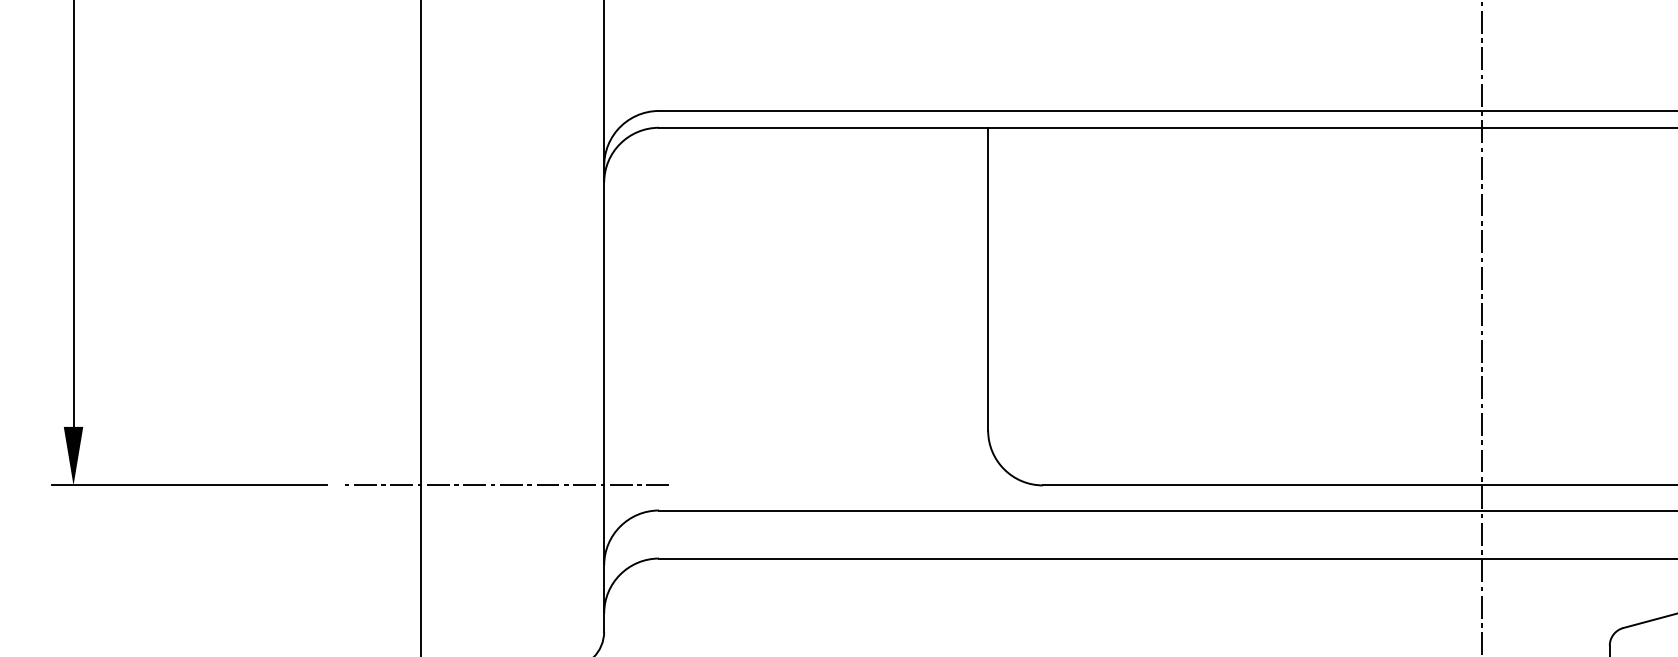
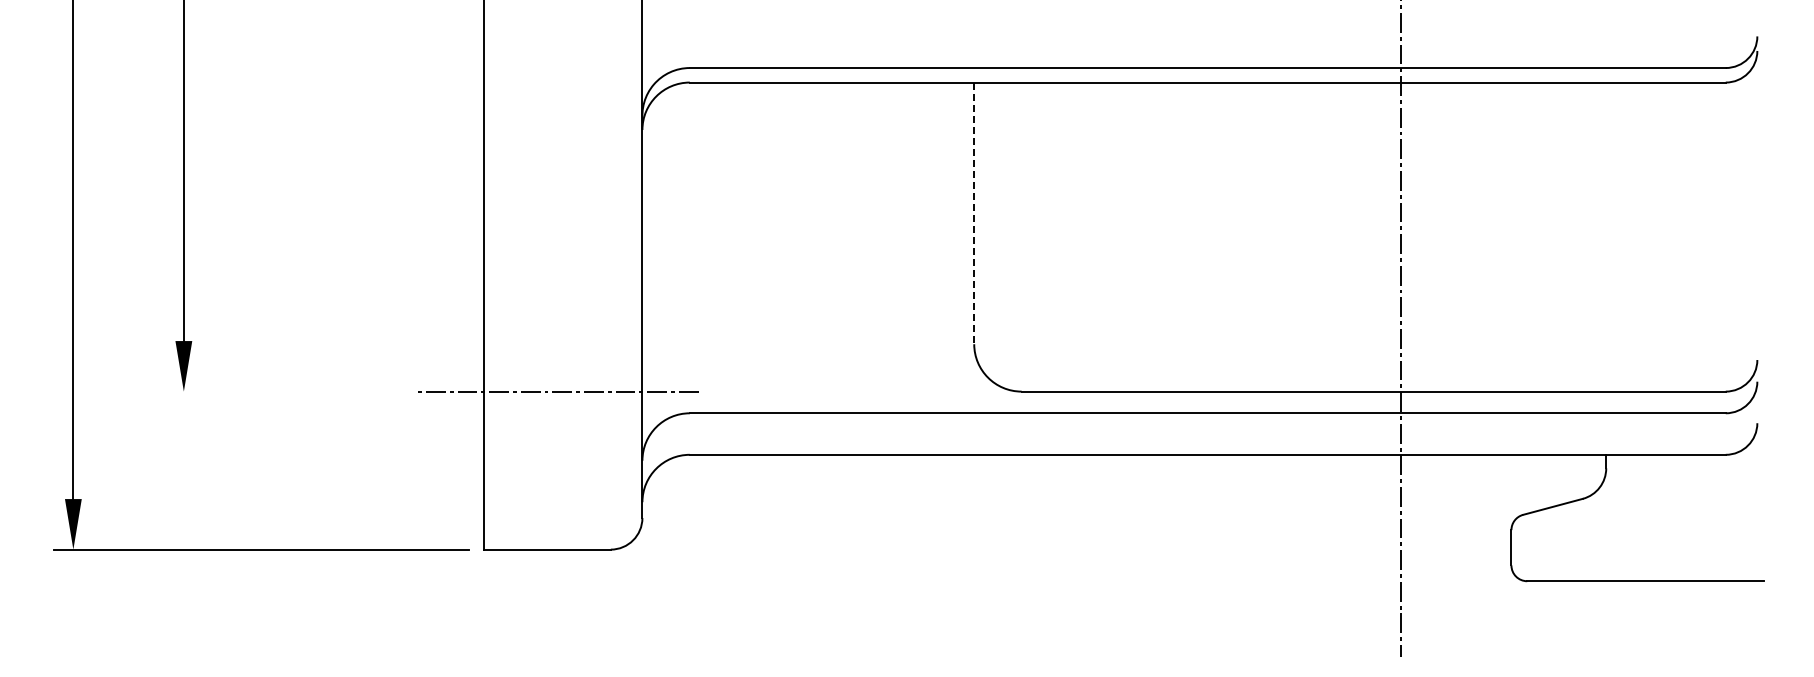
line: (988, 279) -> (974, 213), solid -> dashed
line: (188, 485) -> (283, 391), removed

